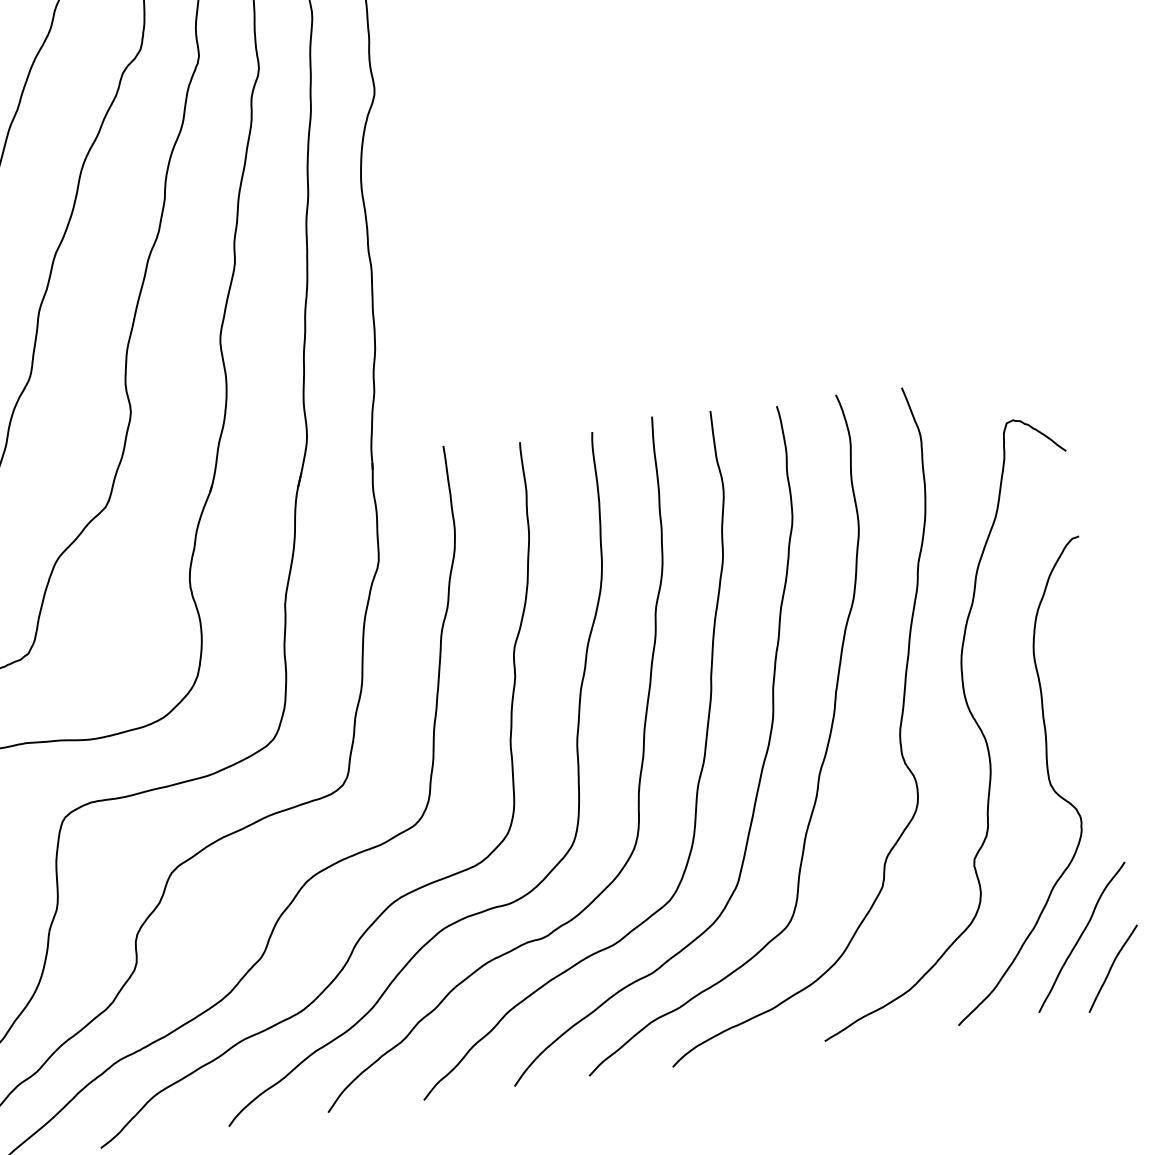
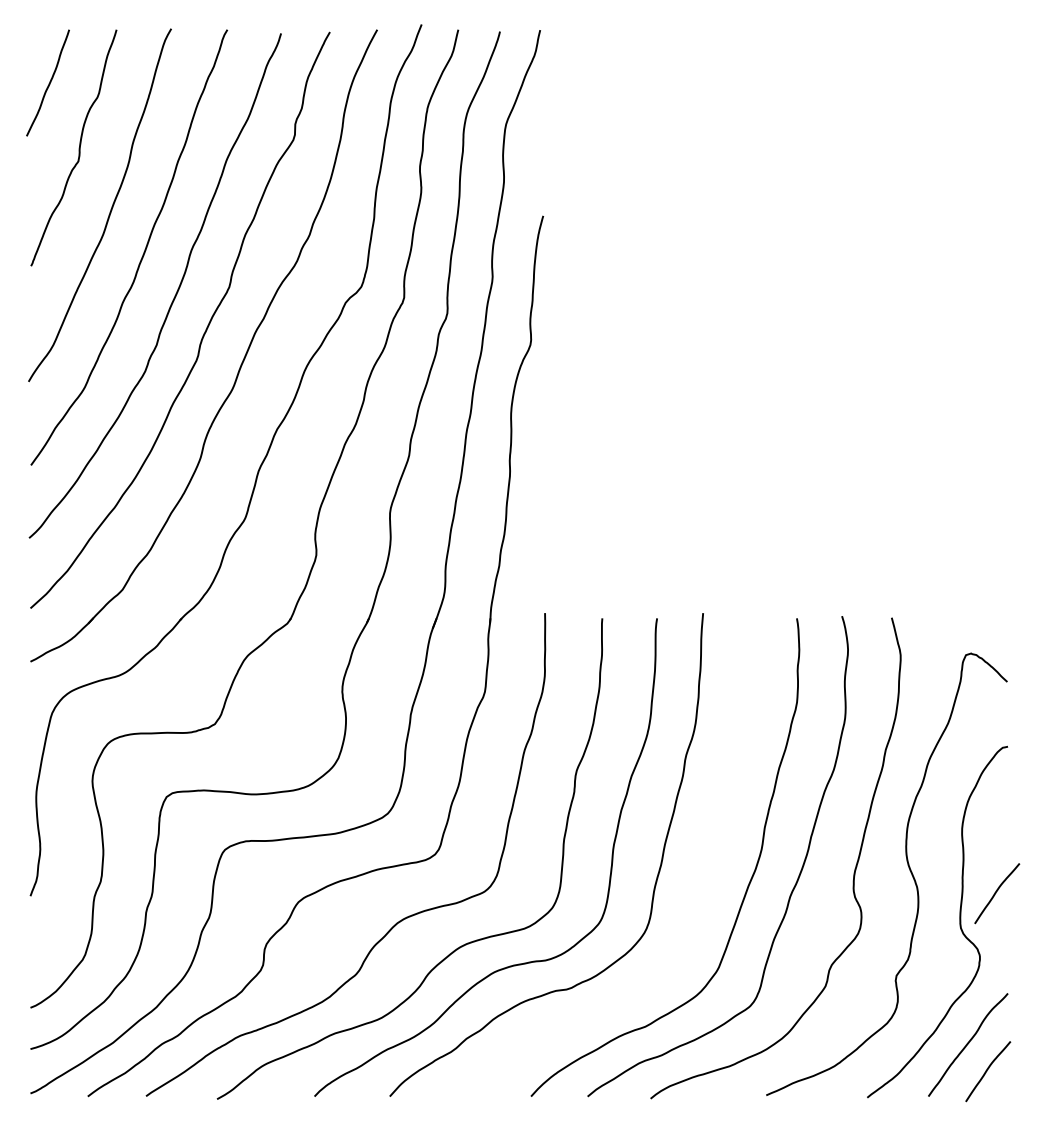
curve: (1091, 732) -> (996, 893), added
curve: (697, 782) -> (698, 889), removed

